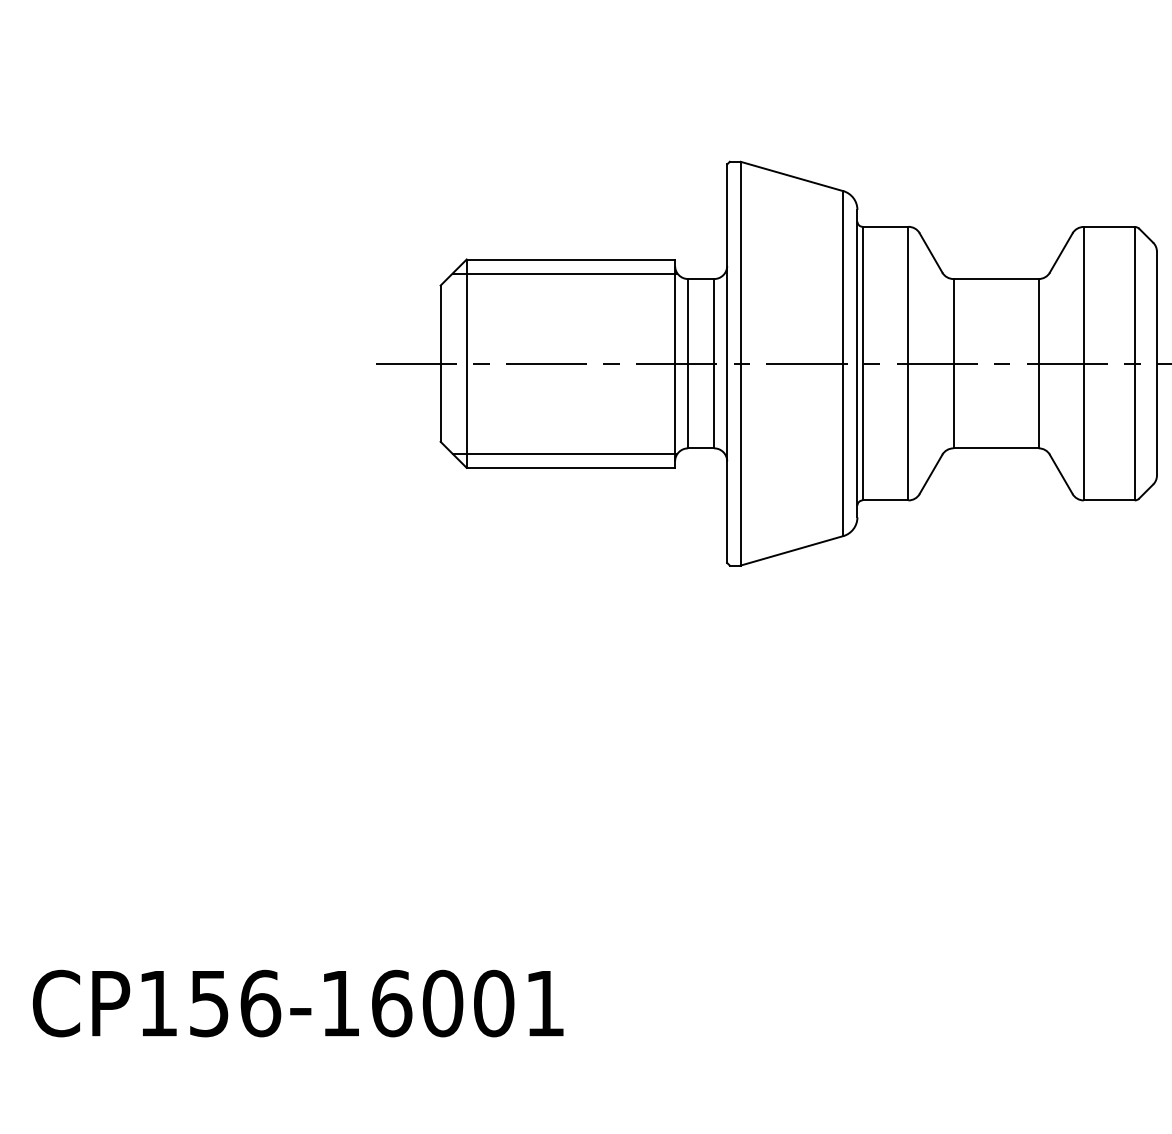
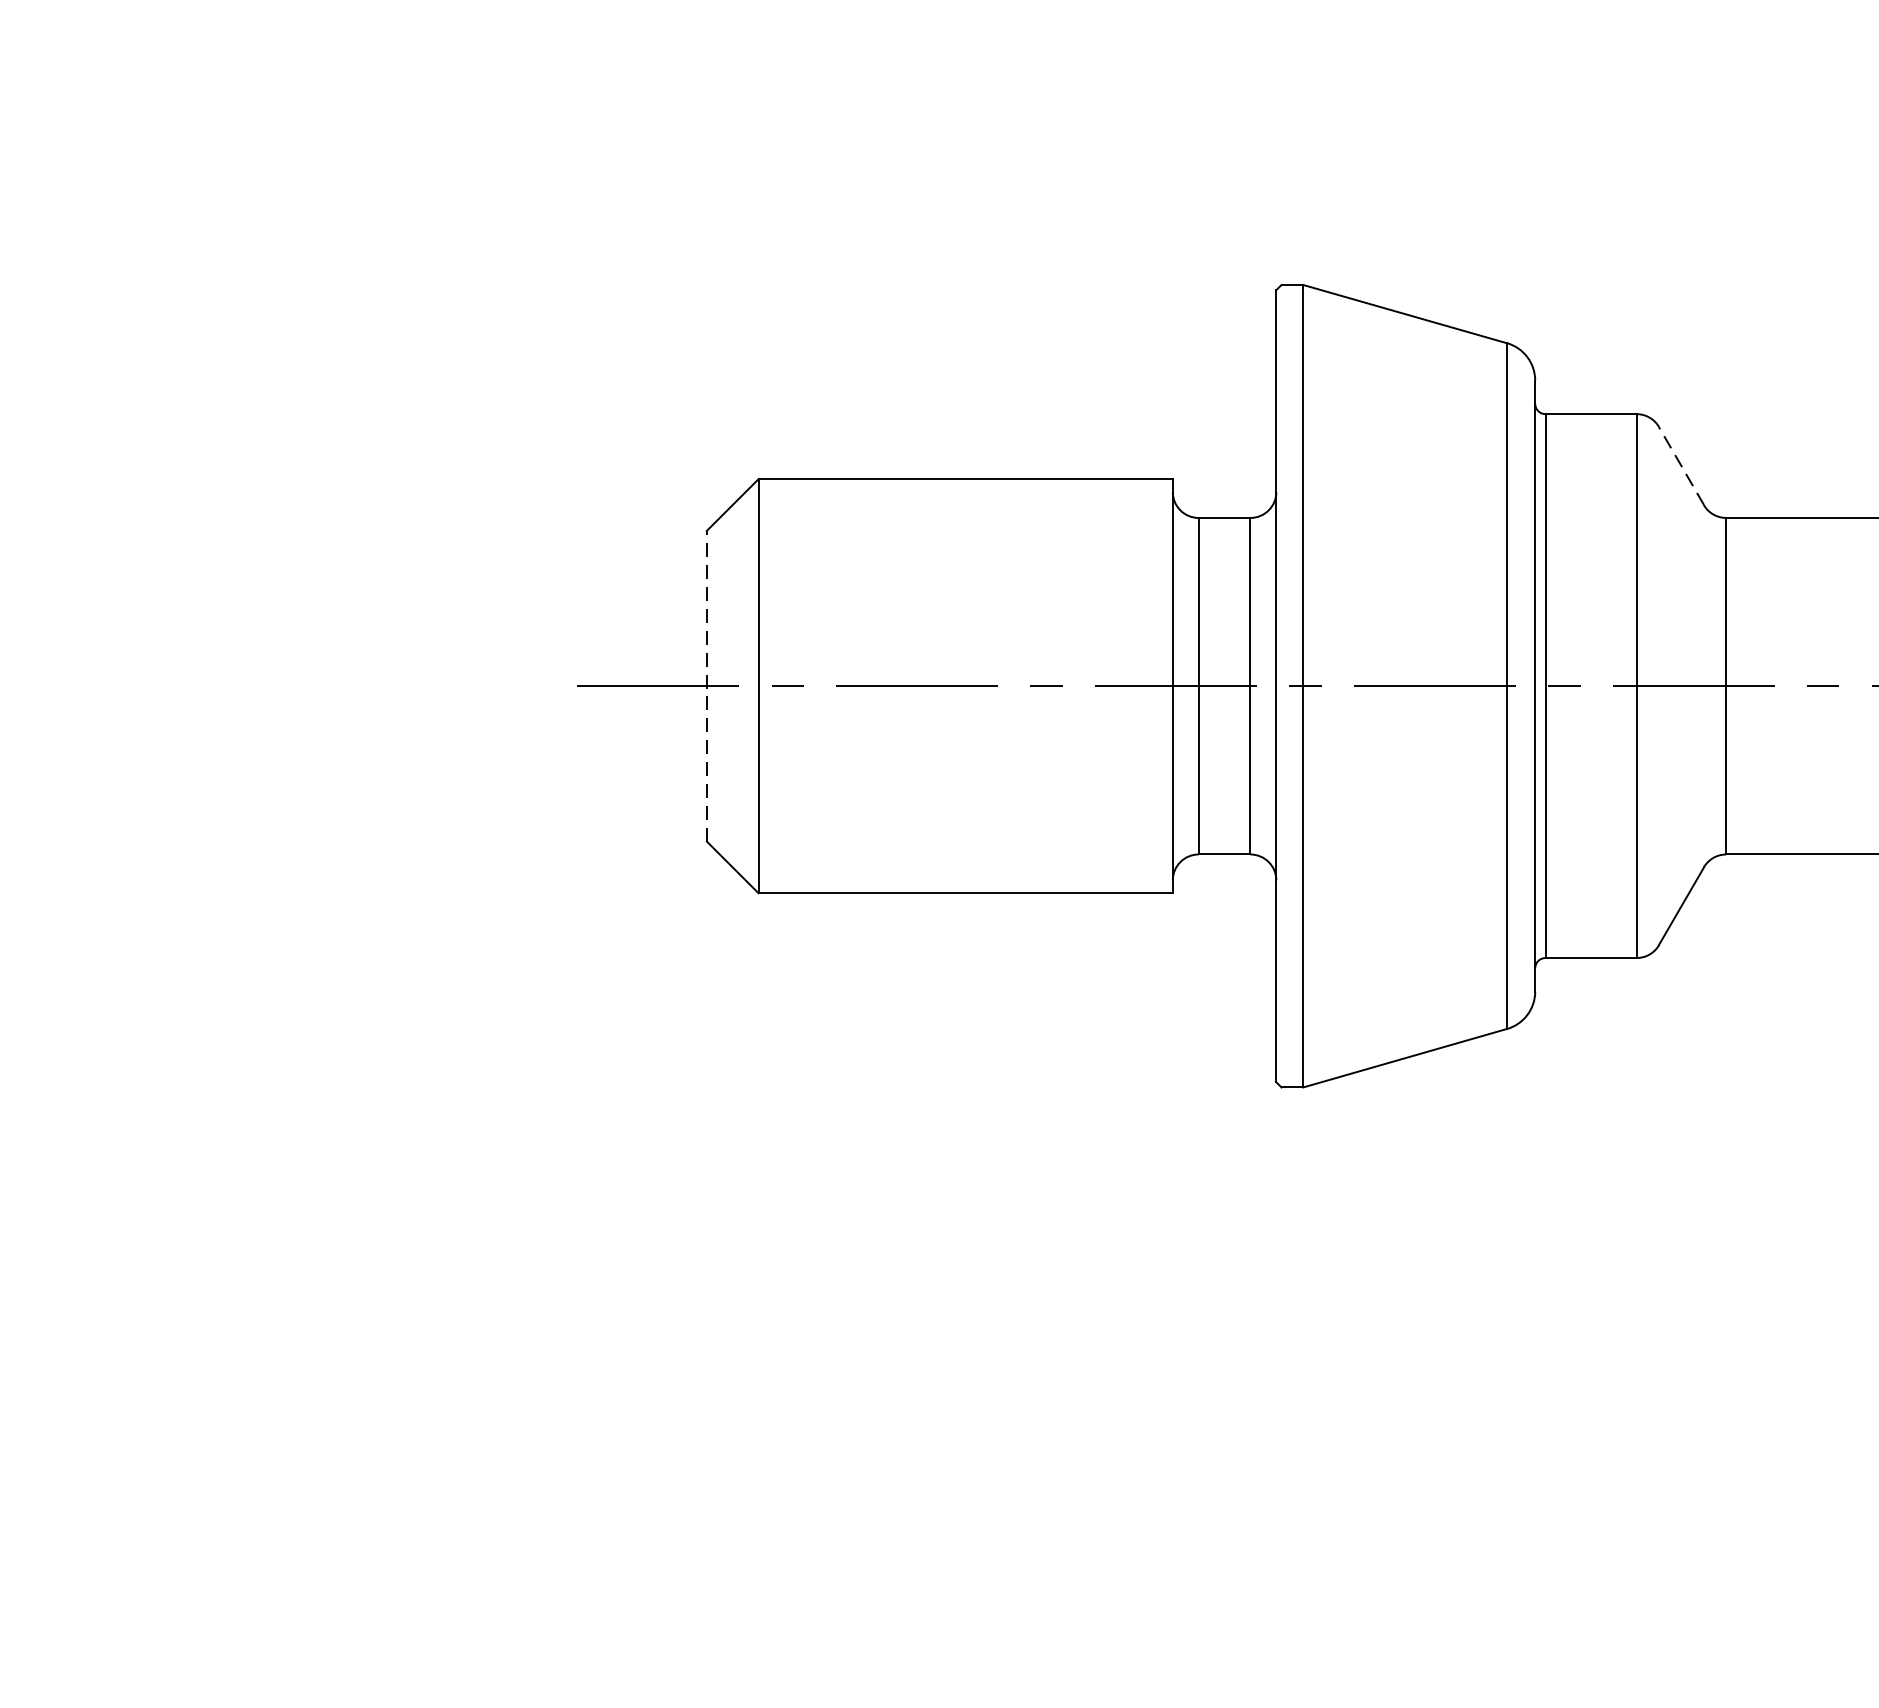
line: (931, 252) -> (1682, 465), solid -> dashed
line: (564, 273) -> (952, 506), removed
line: (440, 363) -> (706, 685), solid -> dashed
line: (564, 453) -> (952, 864), removed

